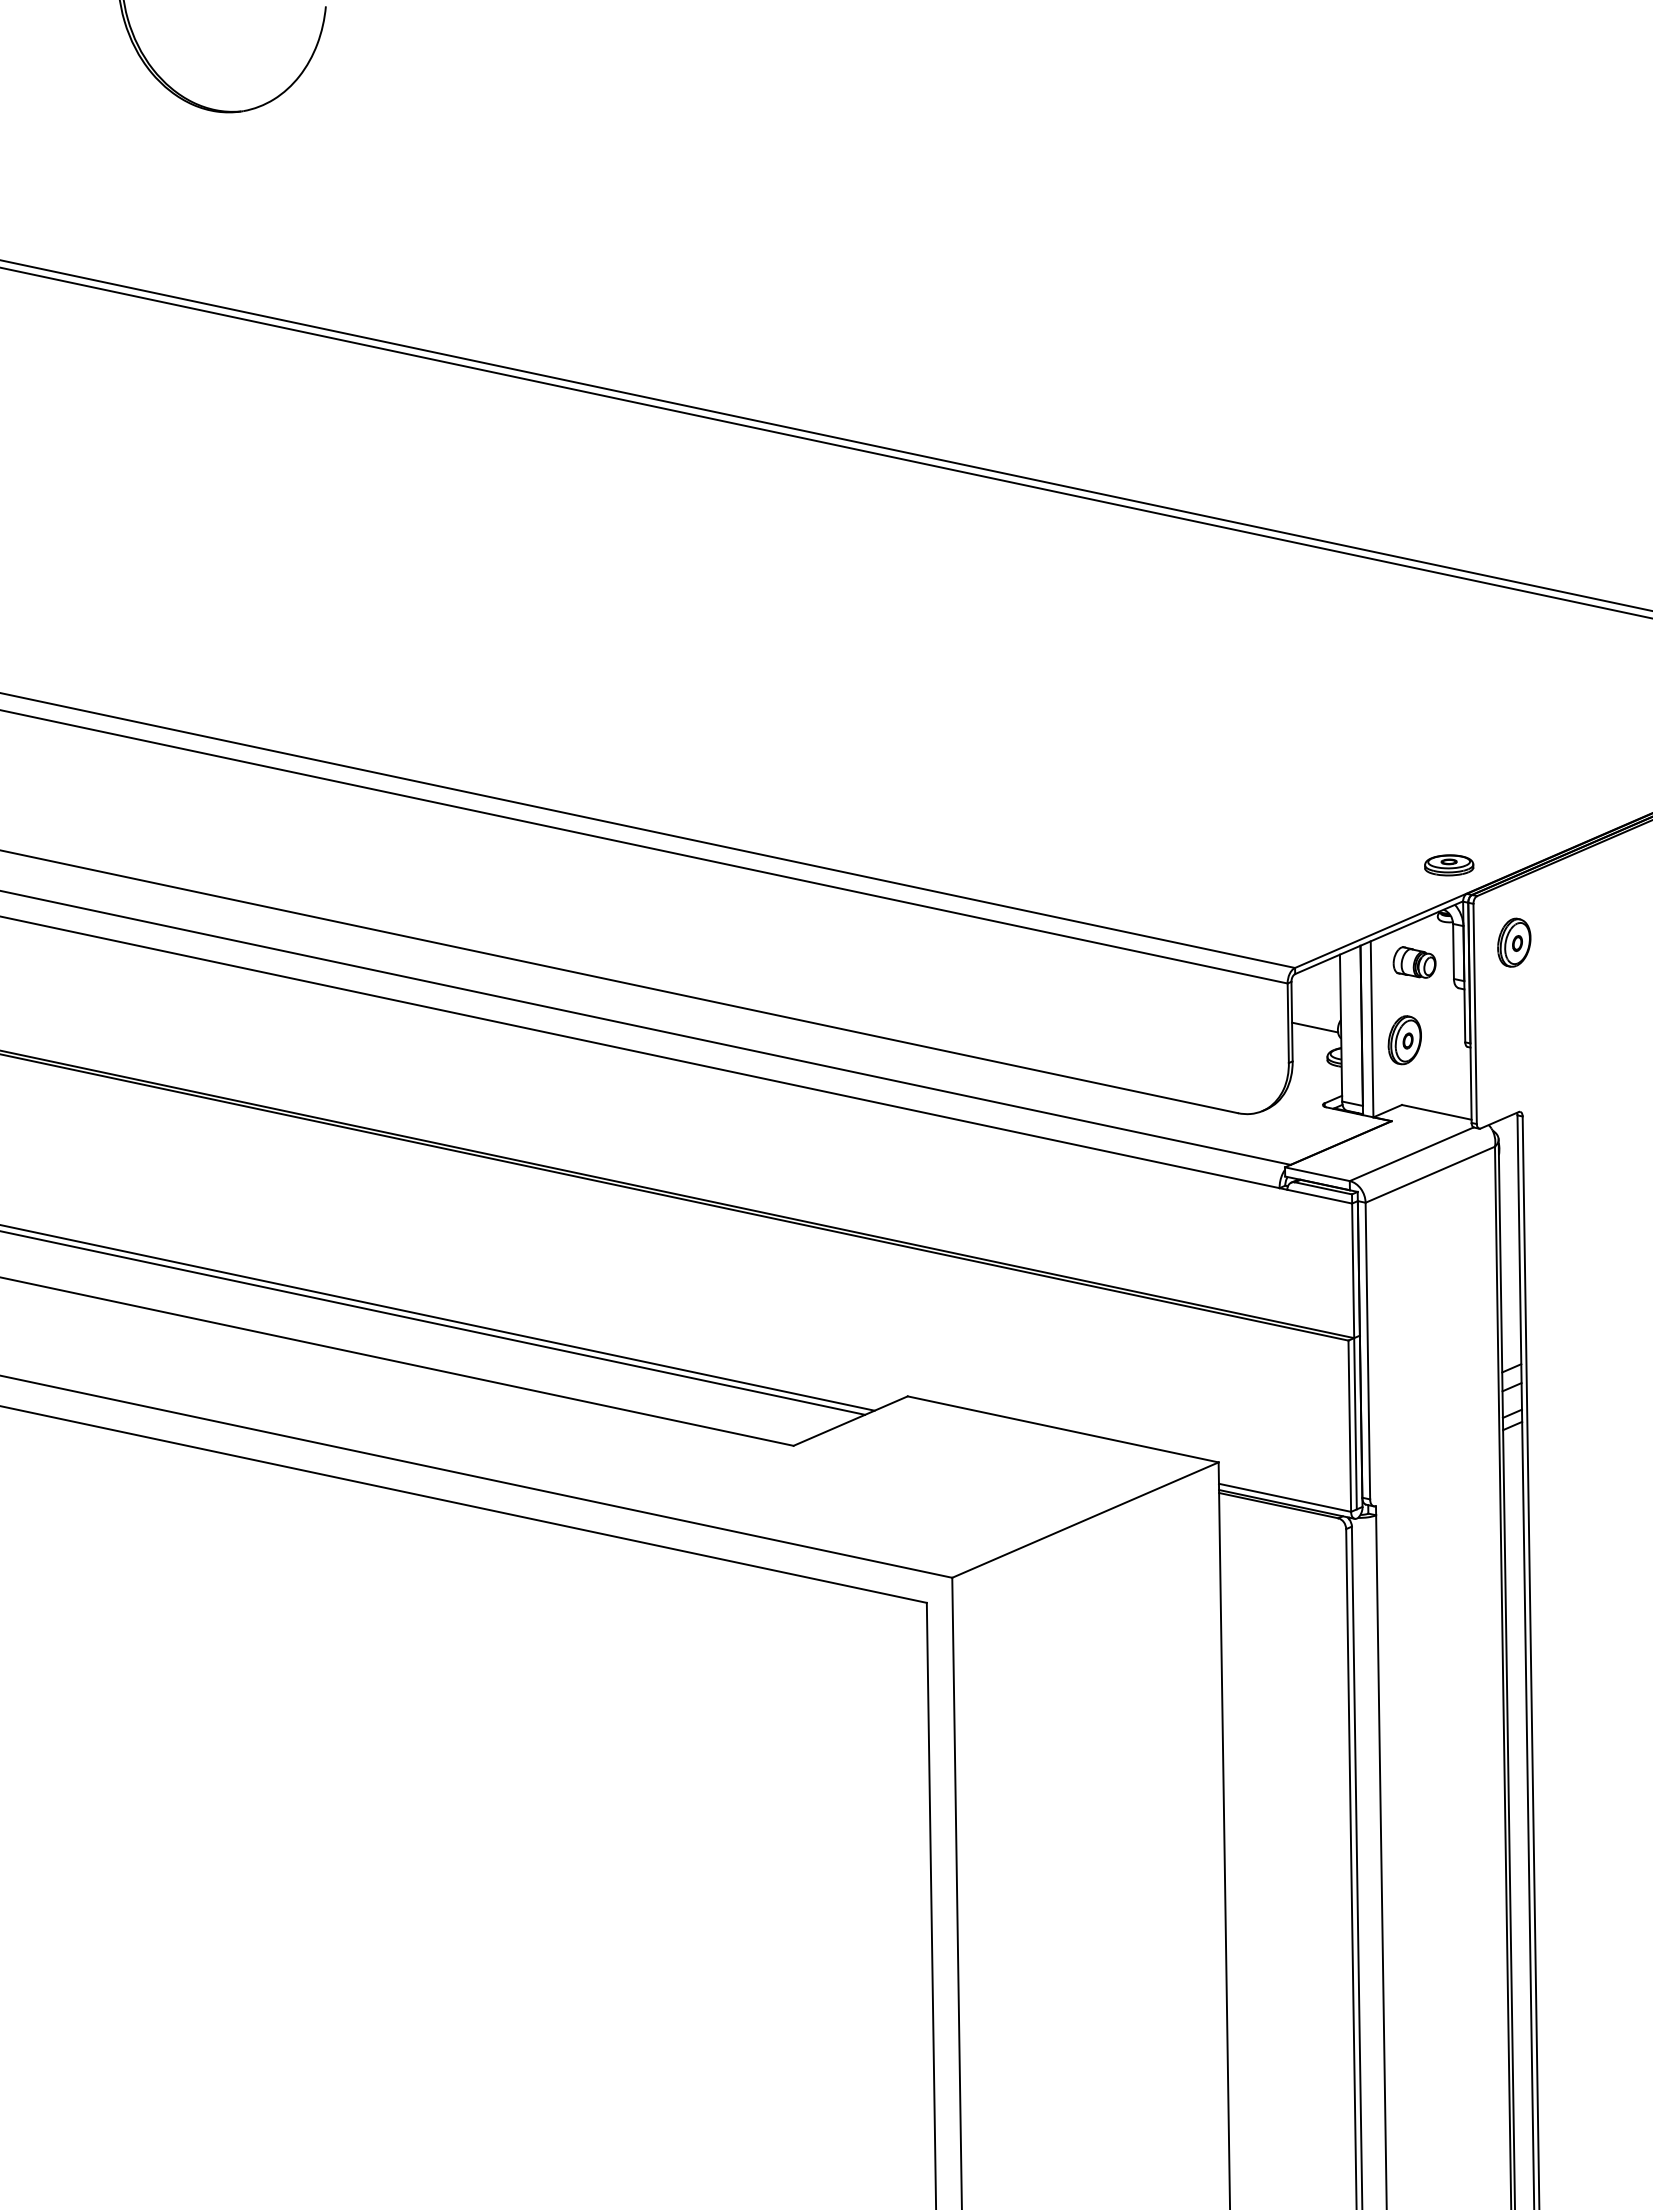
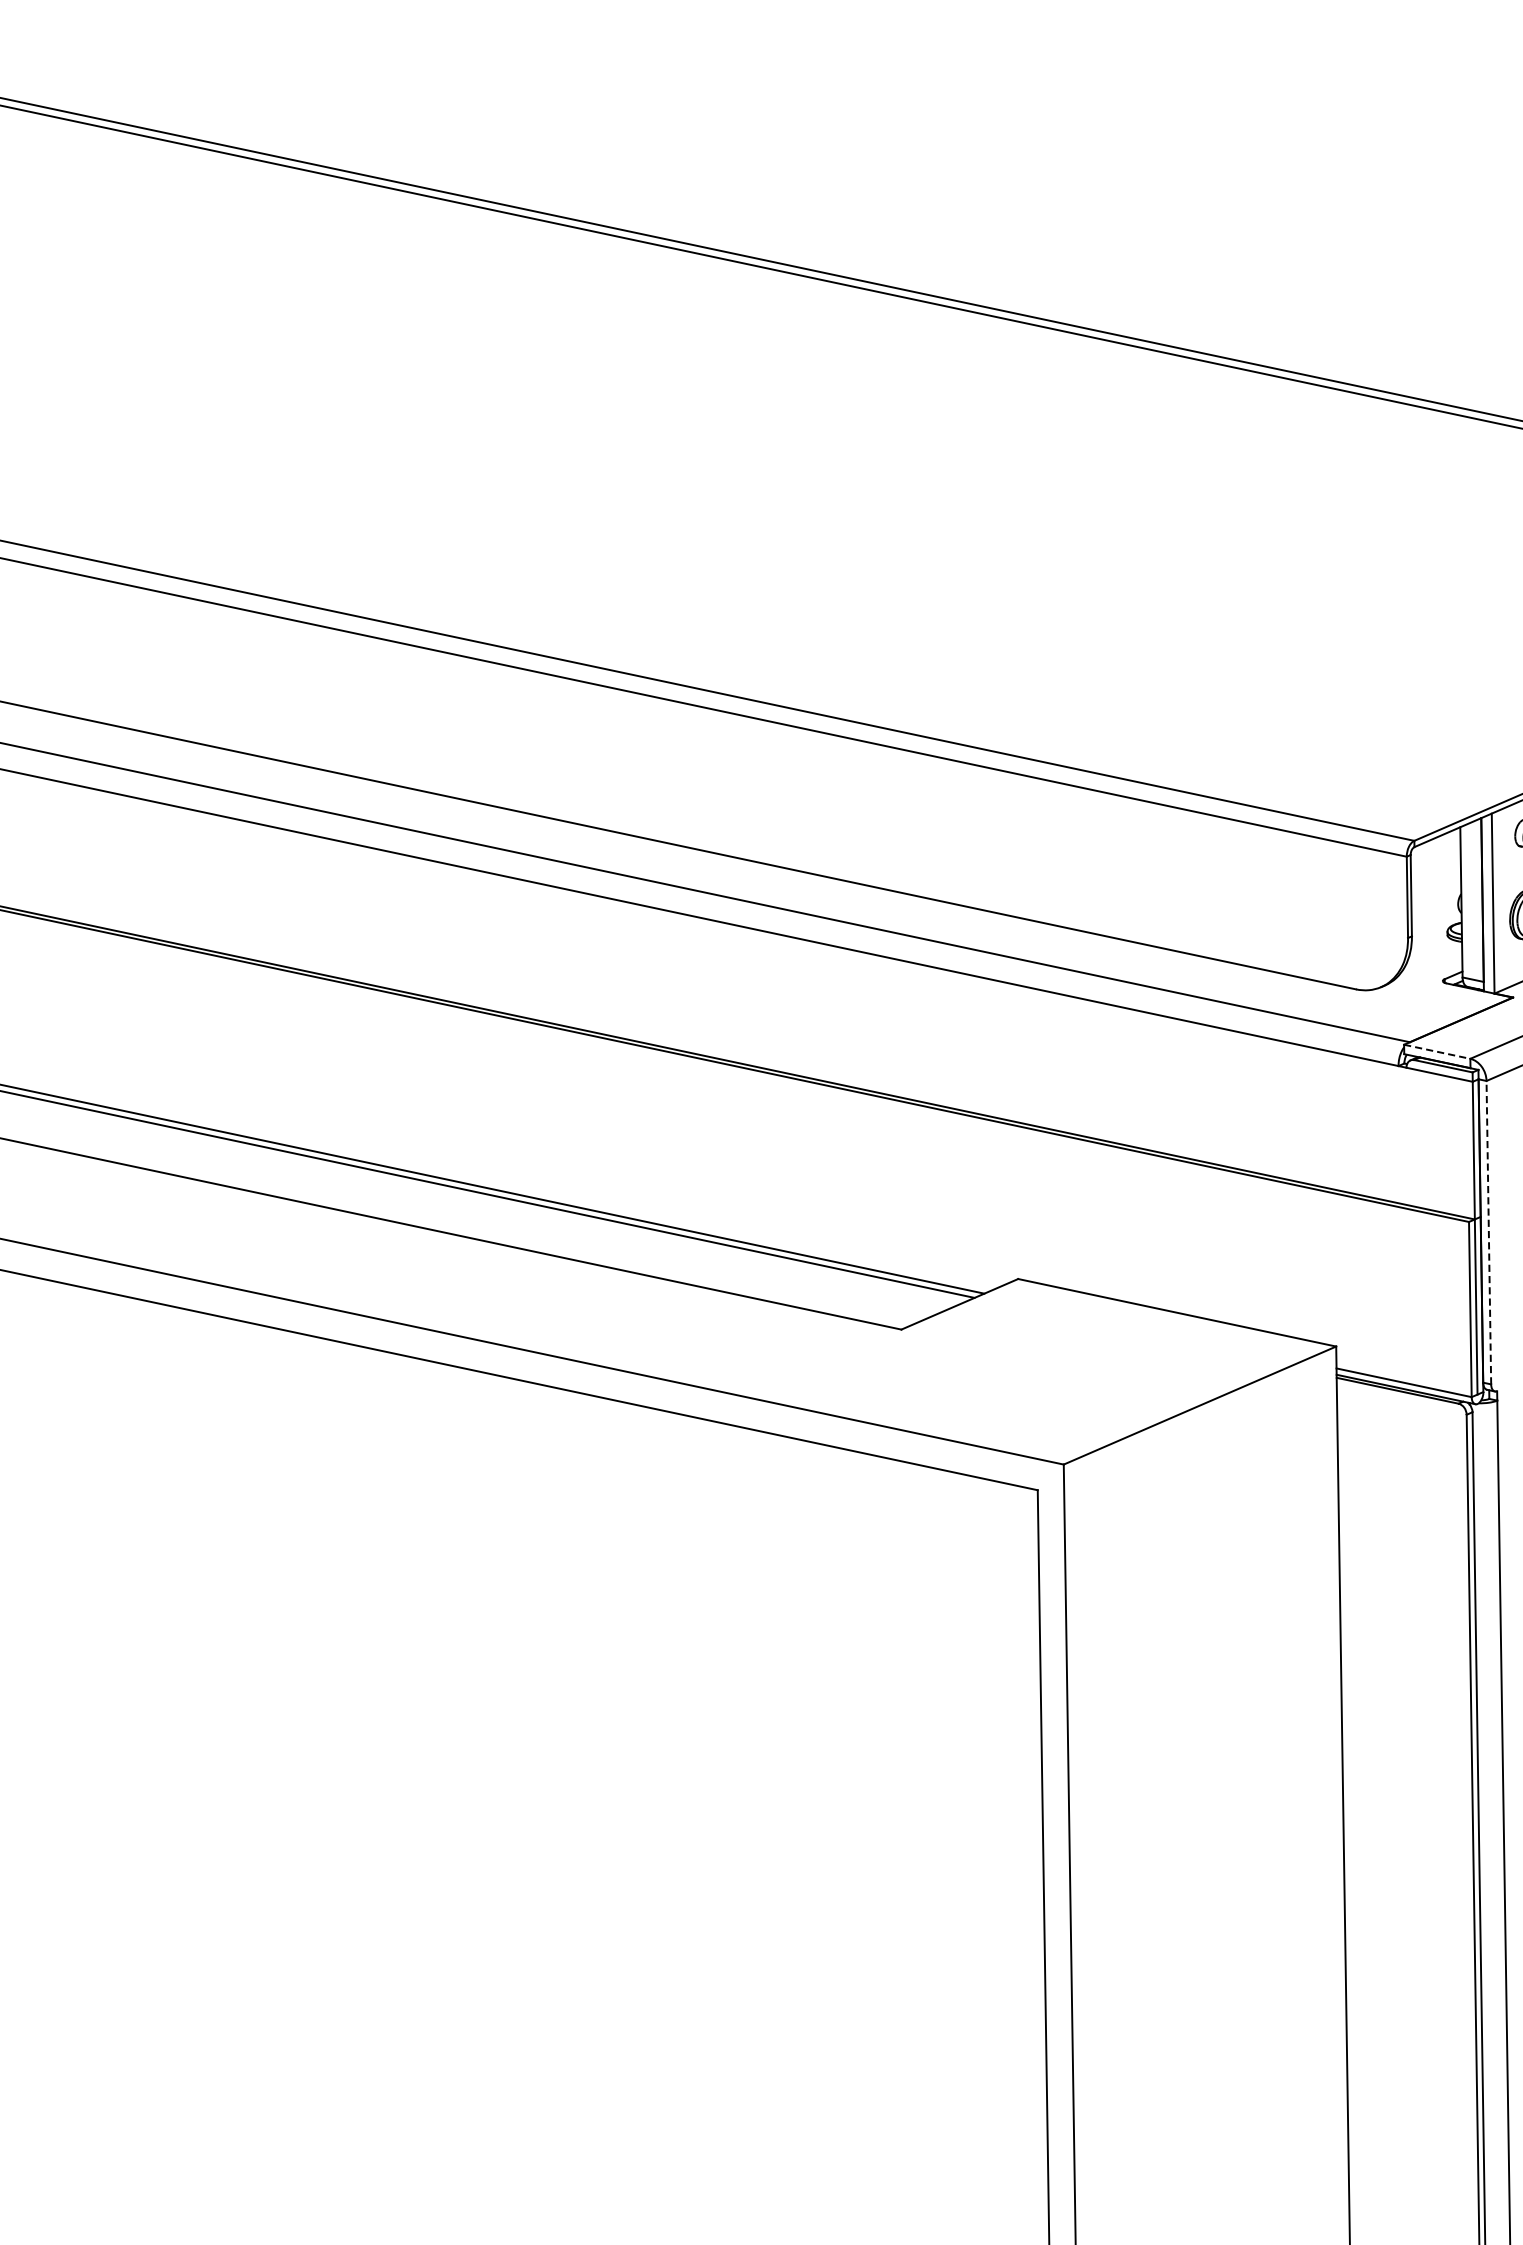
line: (1315, 1027) -> (1435, 901), removed
line: (1317, 1174) -> (1437, 1052), solid -> dashed
line: (1367, 1350) -> (1488, 1232), solid -> dashed

